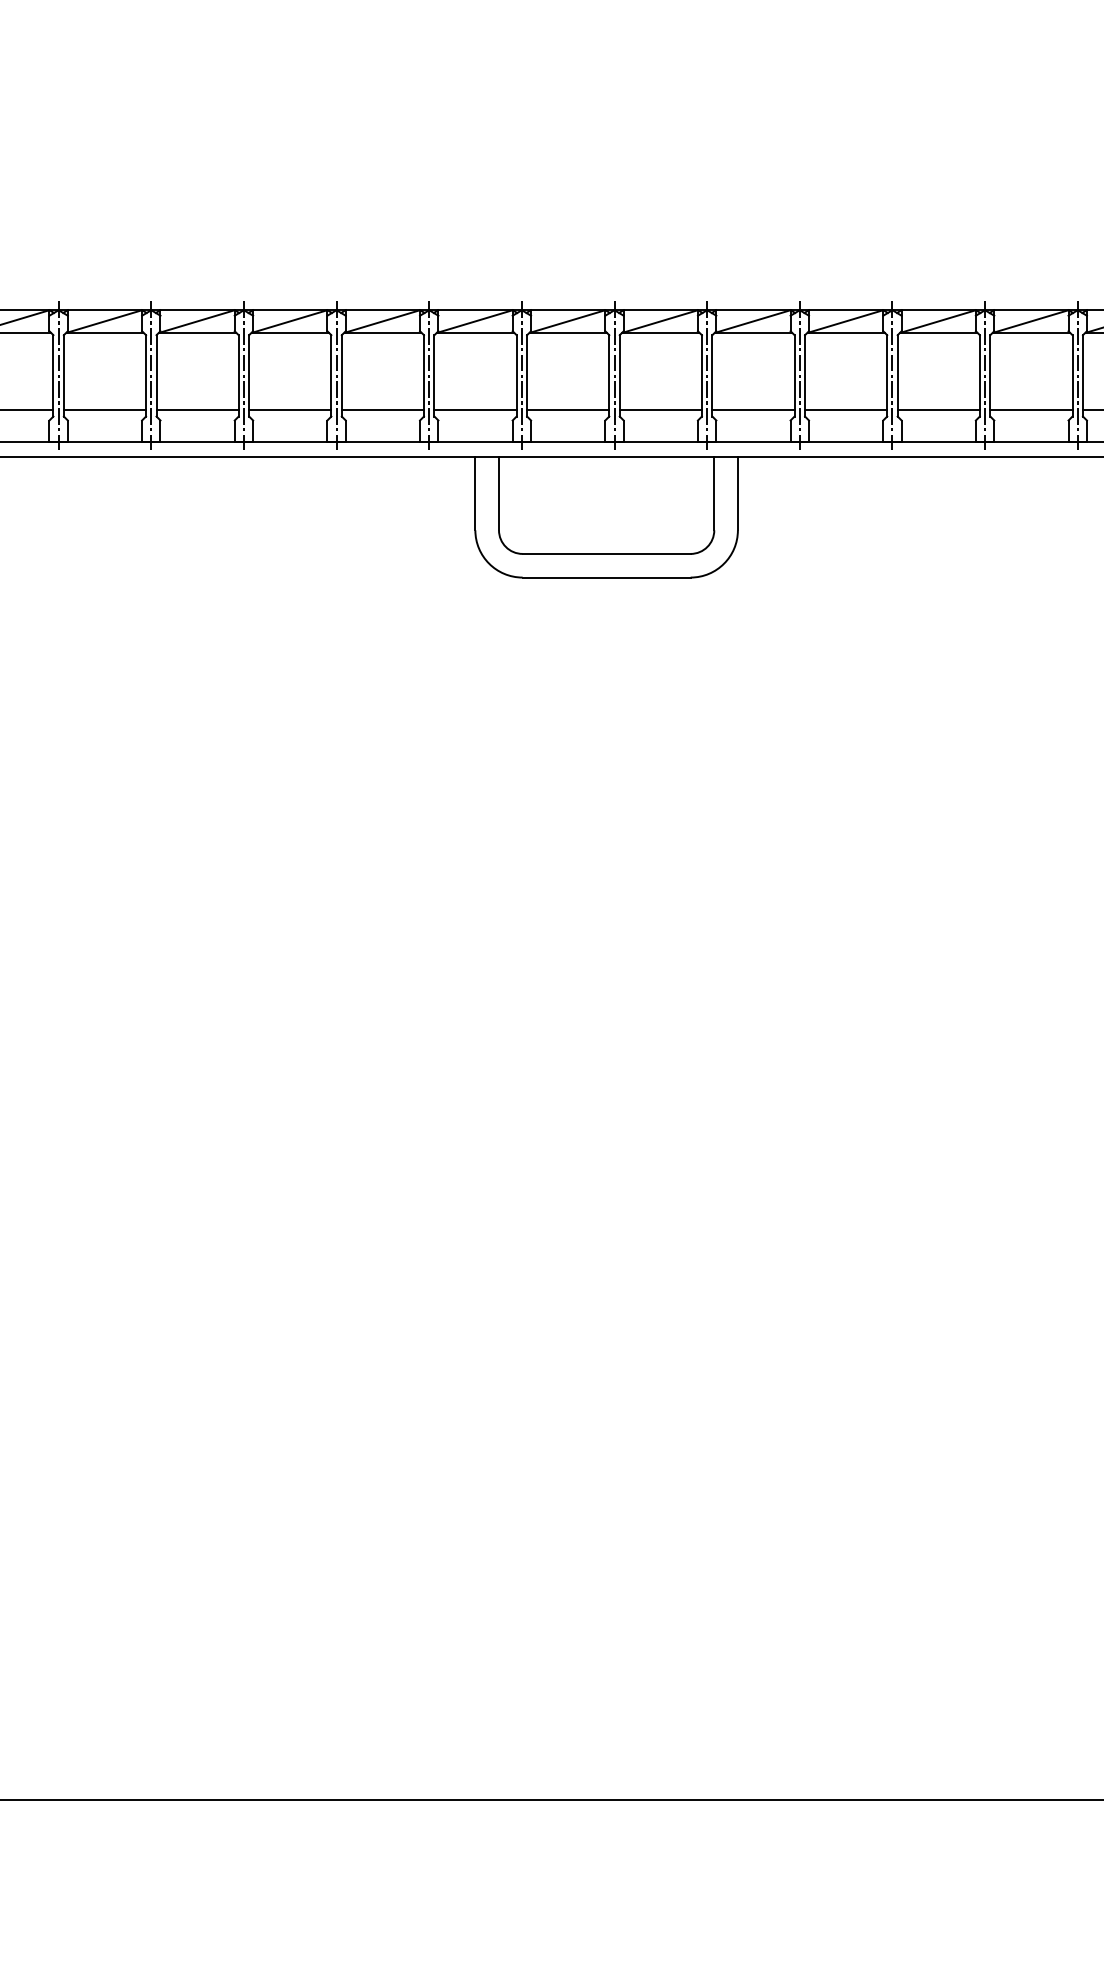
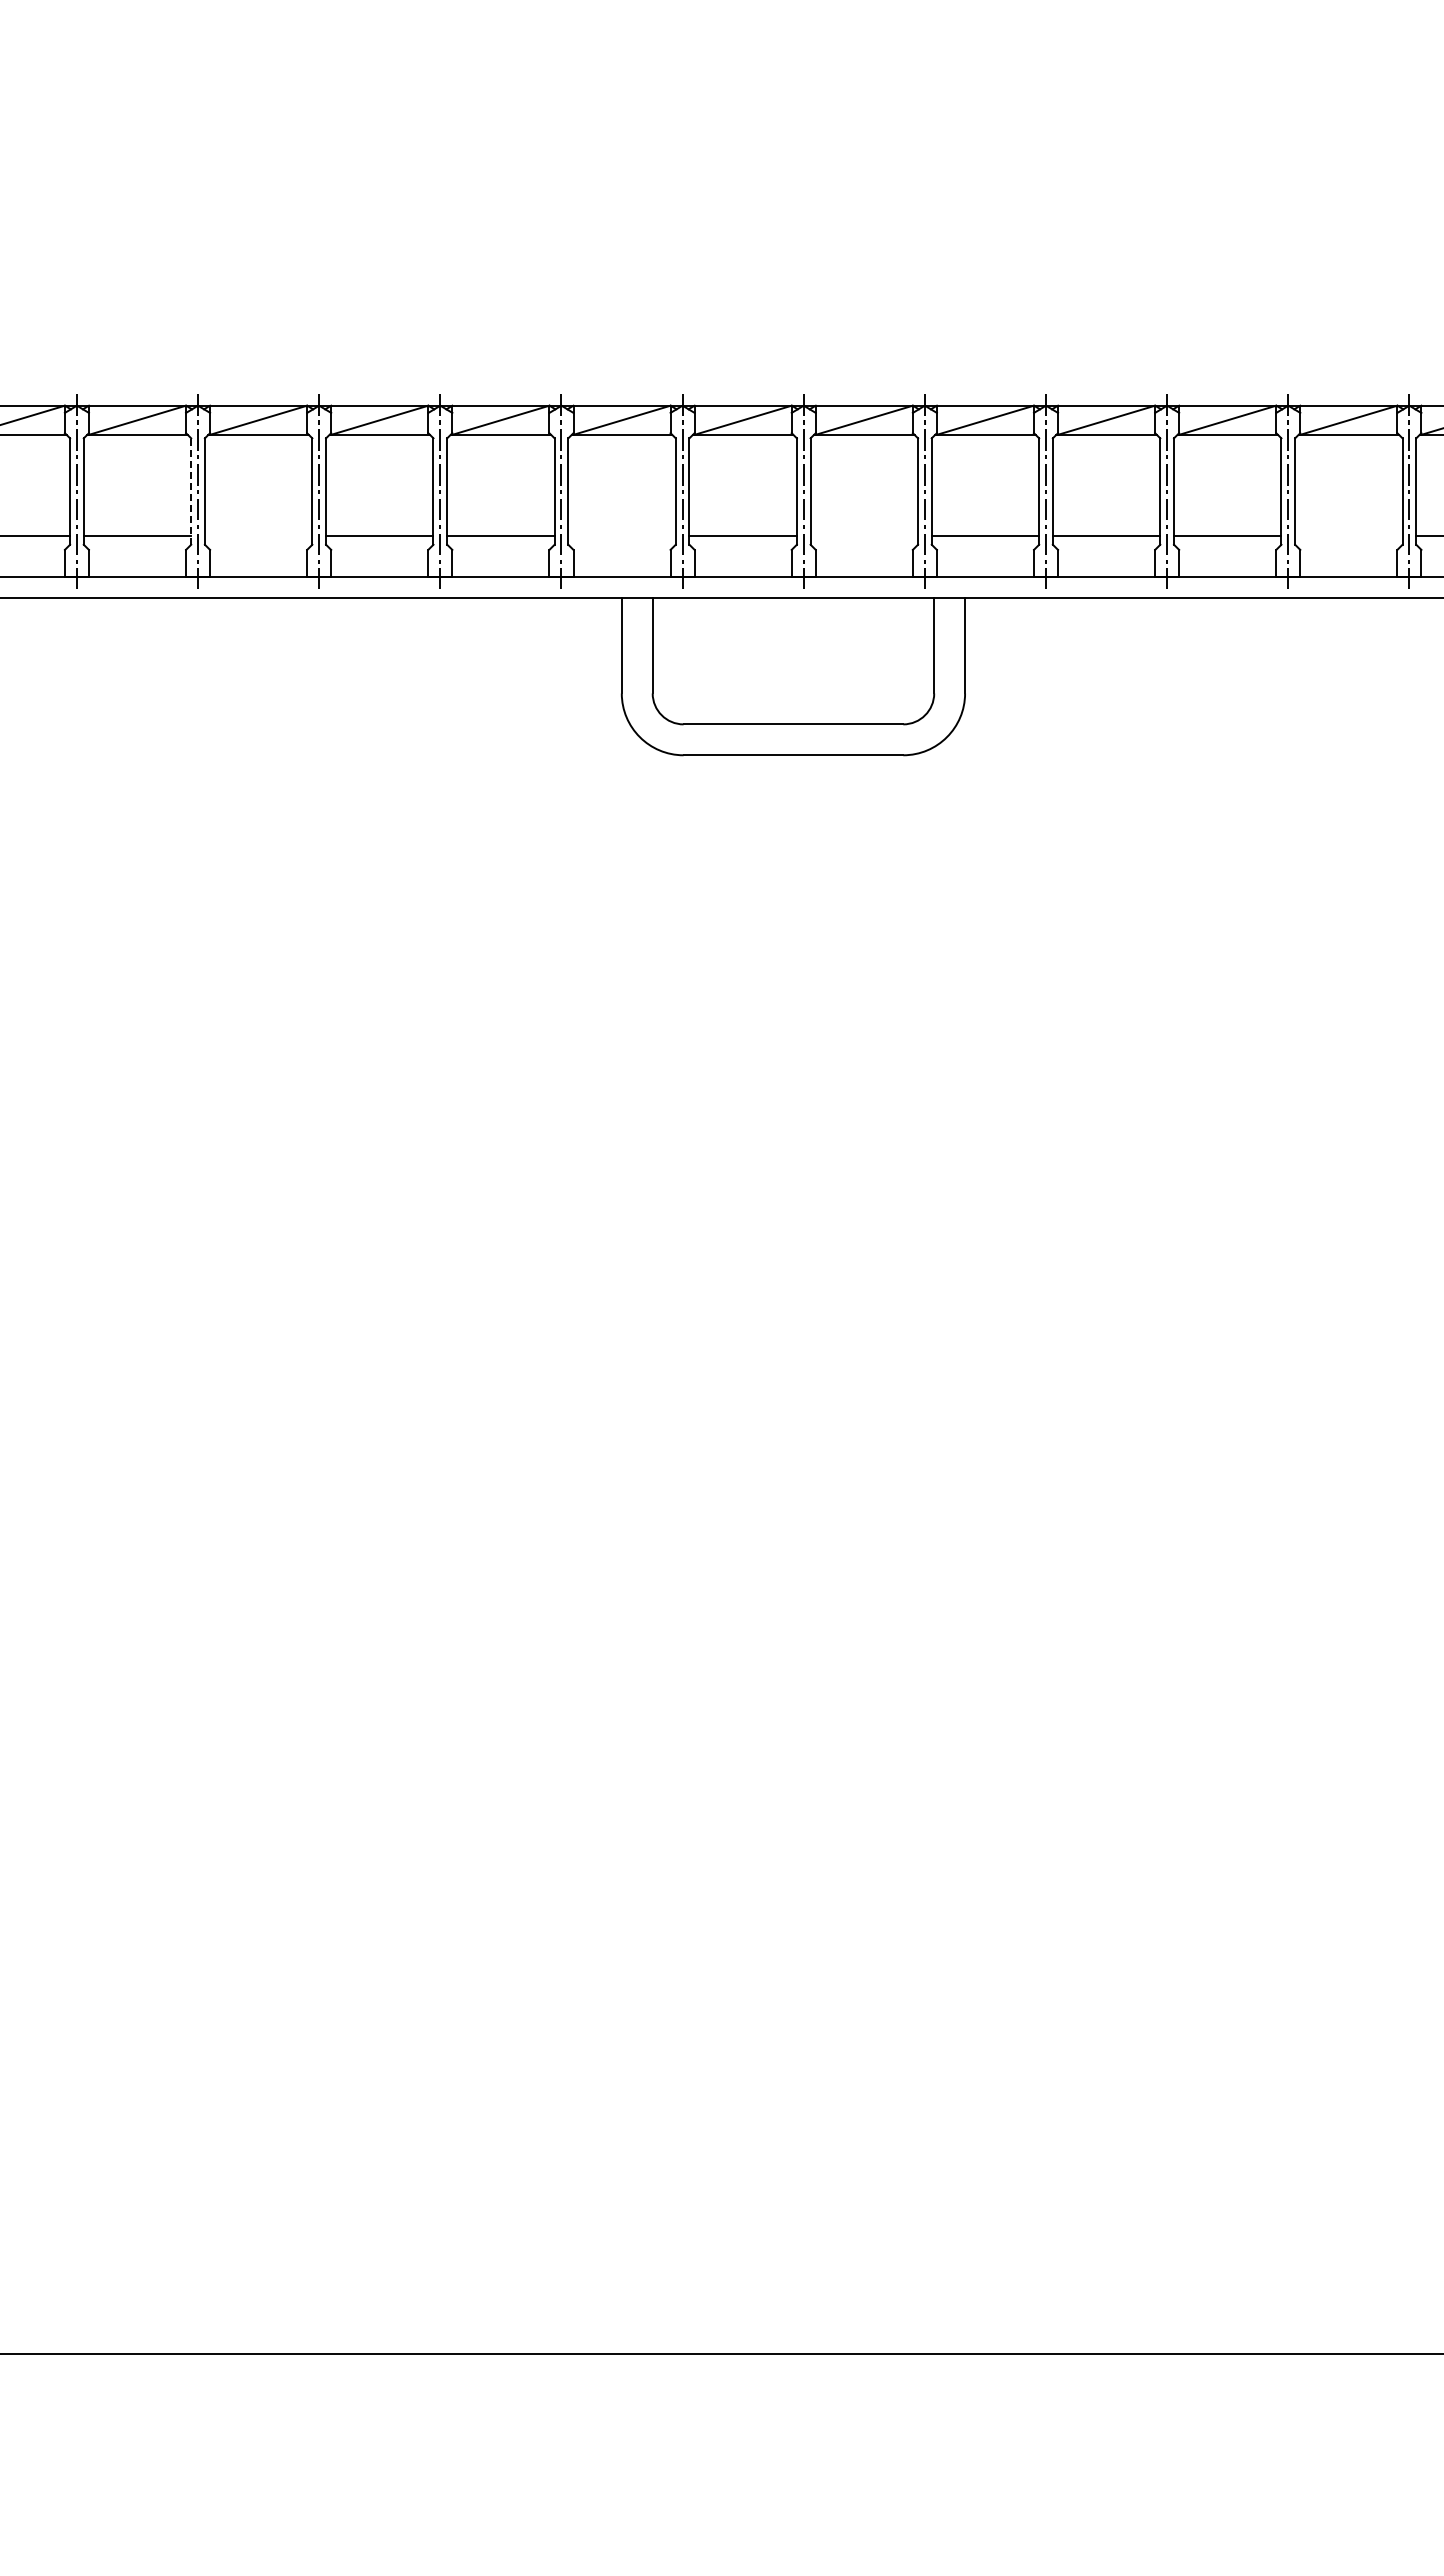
line: (146, 375) -> (191, 491), solid -> dashed
line: (197, 410) -> (258, 536), removed
line: (475, 410) -> (621, 536), removed
line: (660, 410) -> (864, 536), removed
line: (1031, 410) -> (1348, 536), removed

